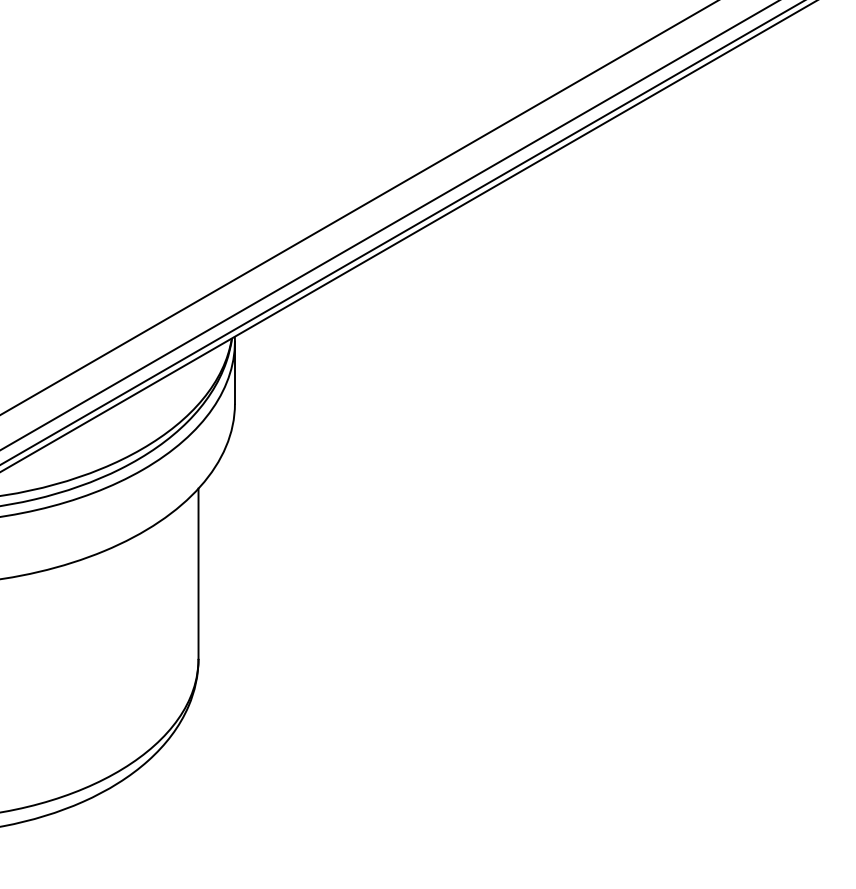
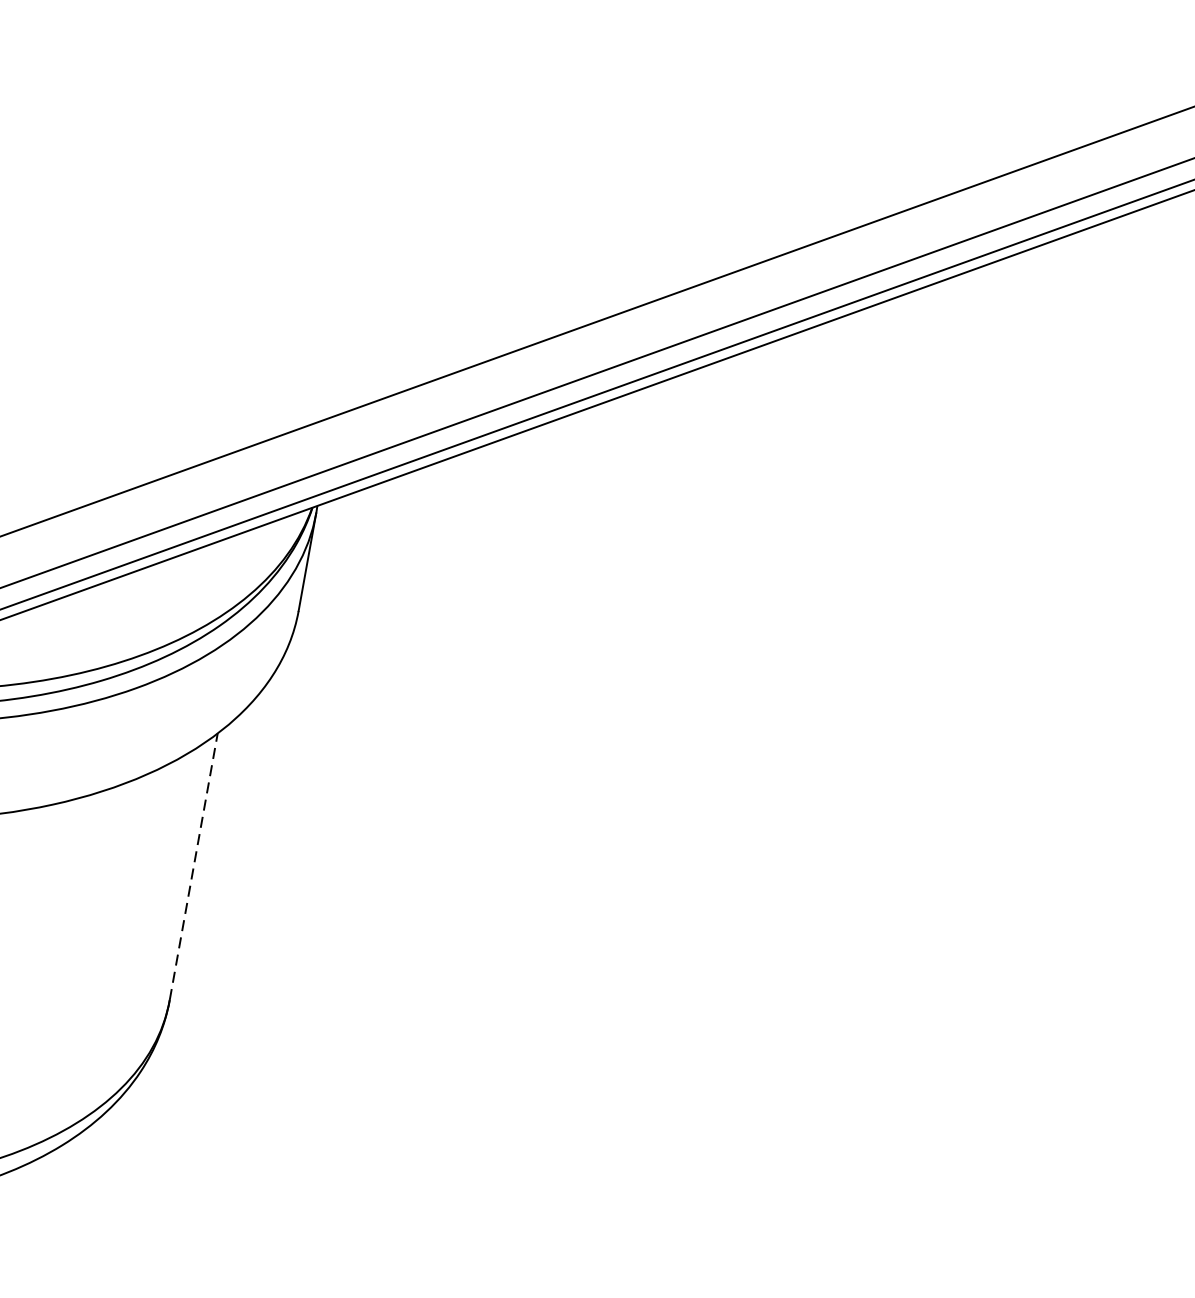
line: (198, 573) -> (193, 866), solid -> dashed

